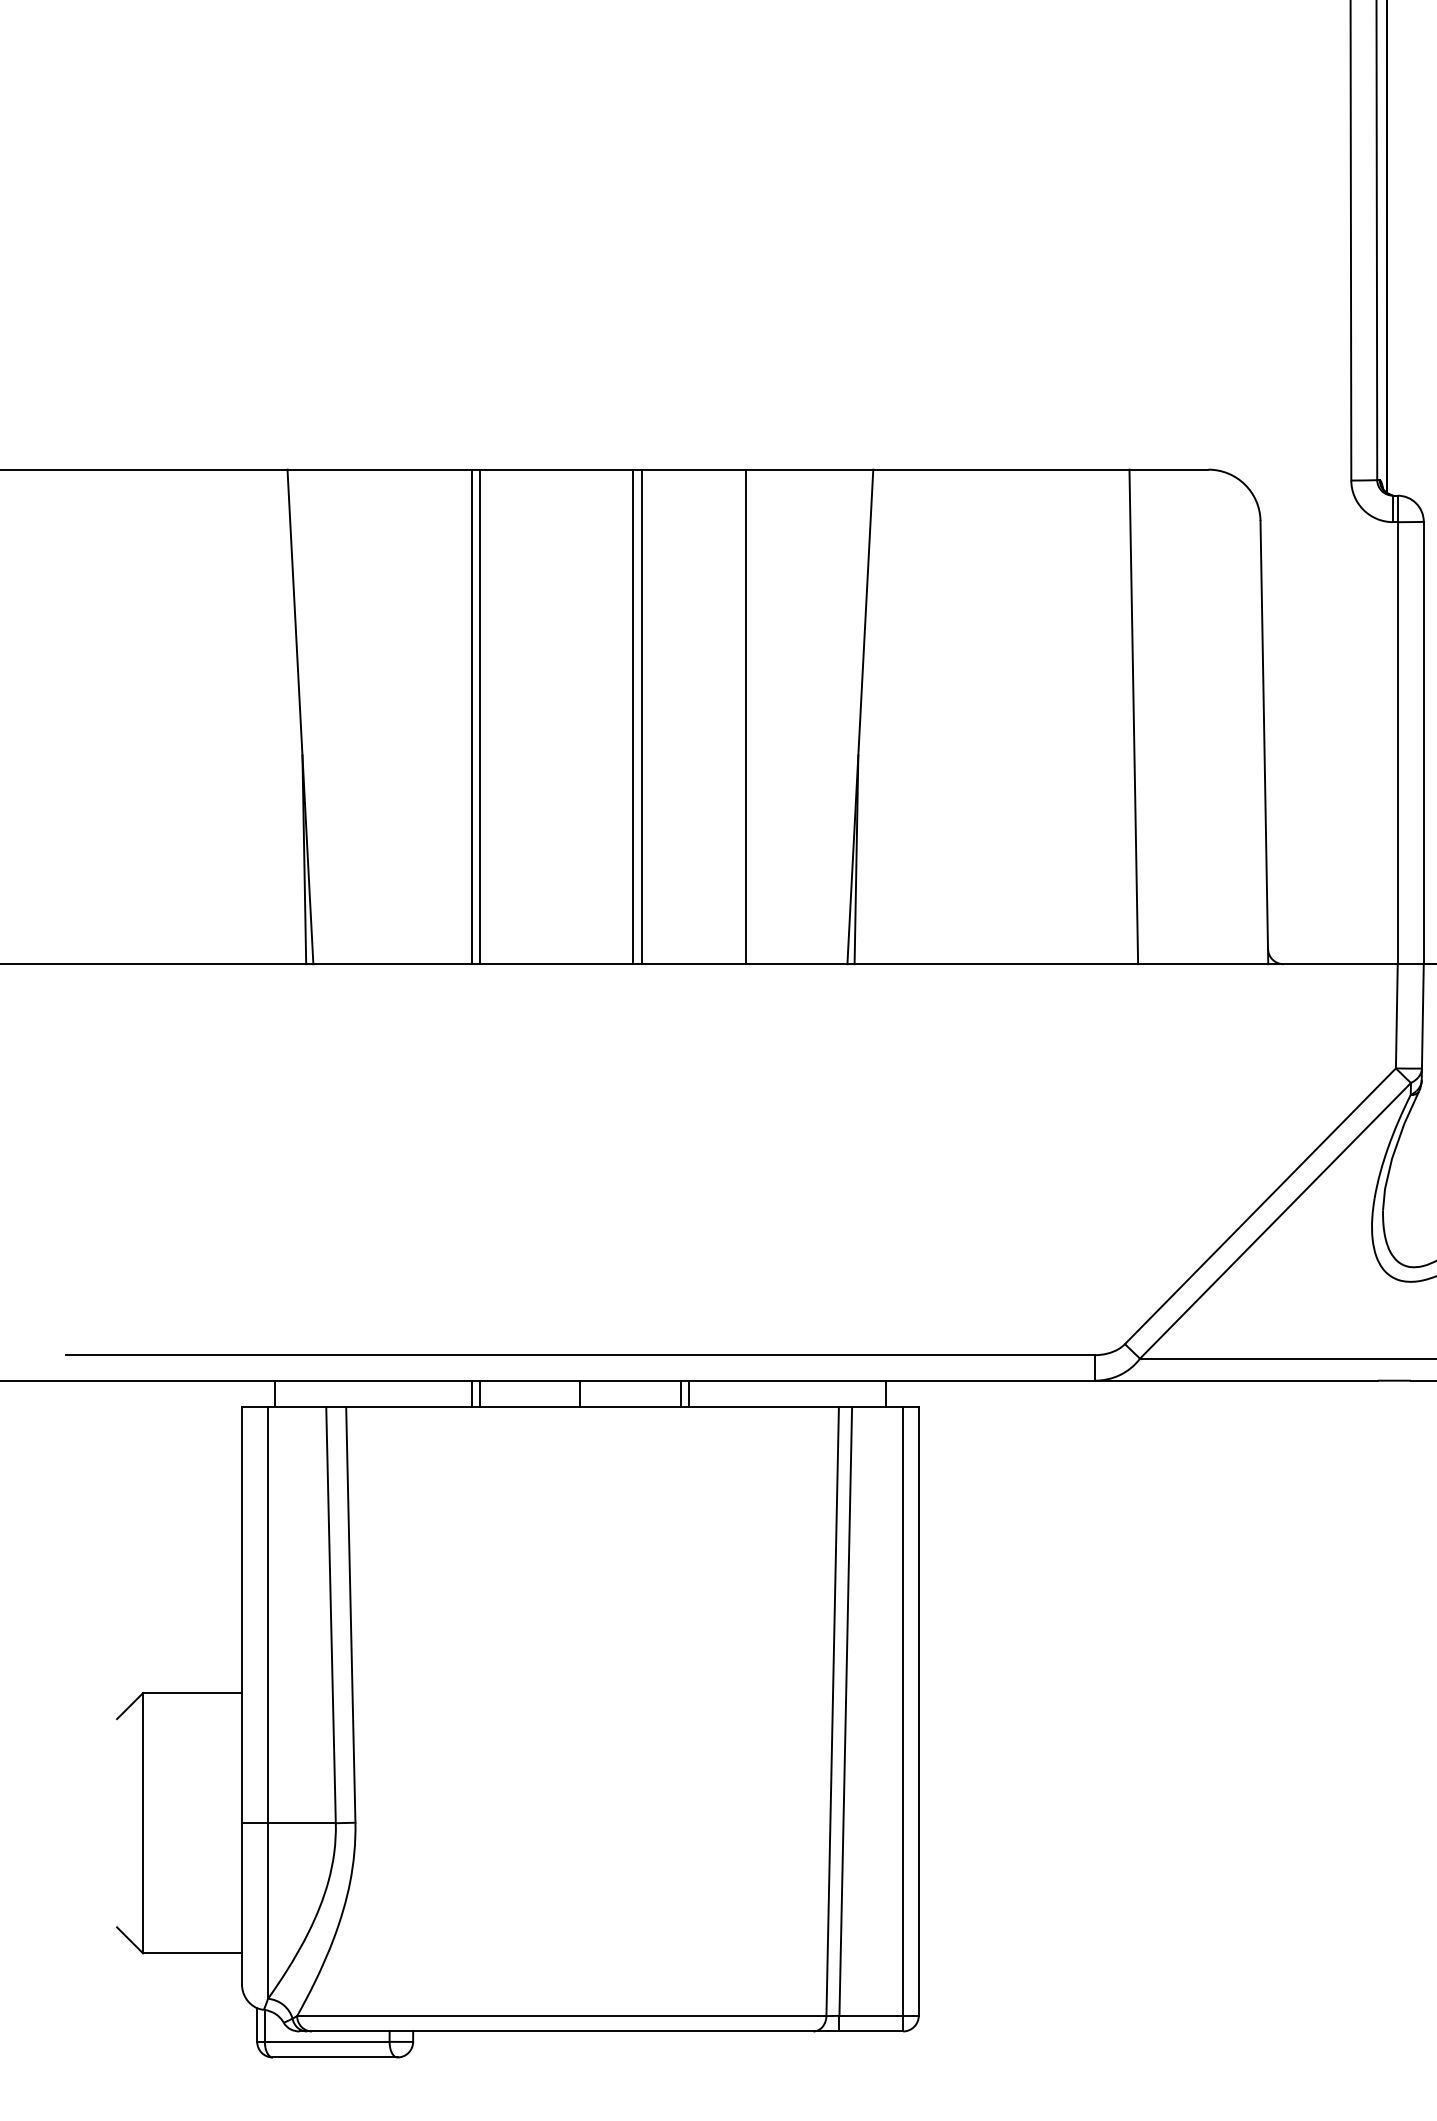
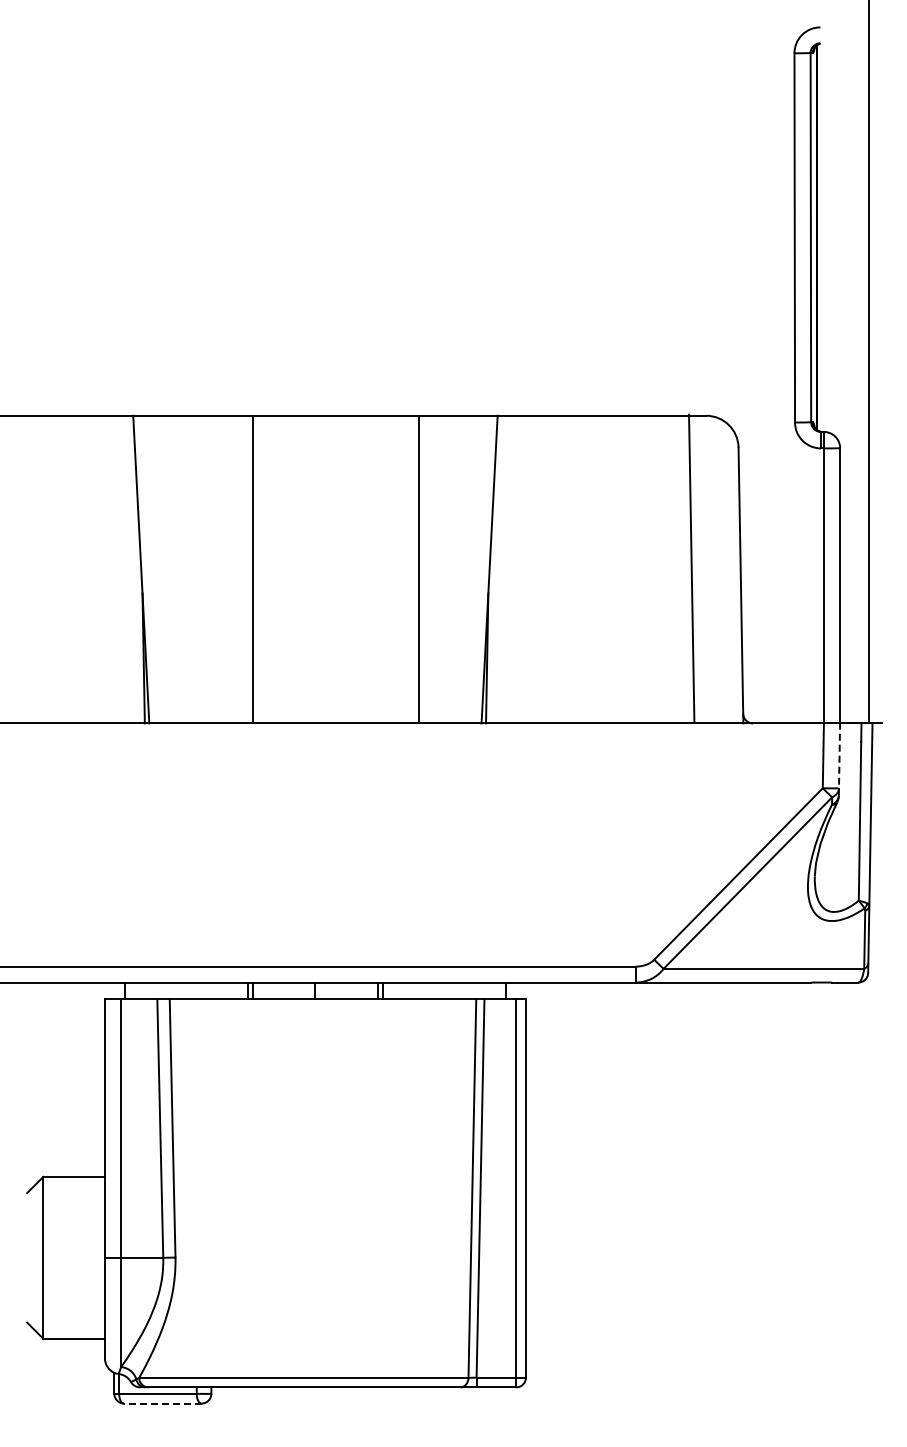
line: (471, 716) -> (247, 569), removed
line: (631, 716) -> (347, 569), removed
line: (641, 716) -> (353, 569), removed
line: (1133, 716) -> (691, 568), moved
line: (1422, 1022) -> (839, 759), solid -> dashed
line: (334, 2057) -> (162, 1403), solid -> dashed

